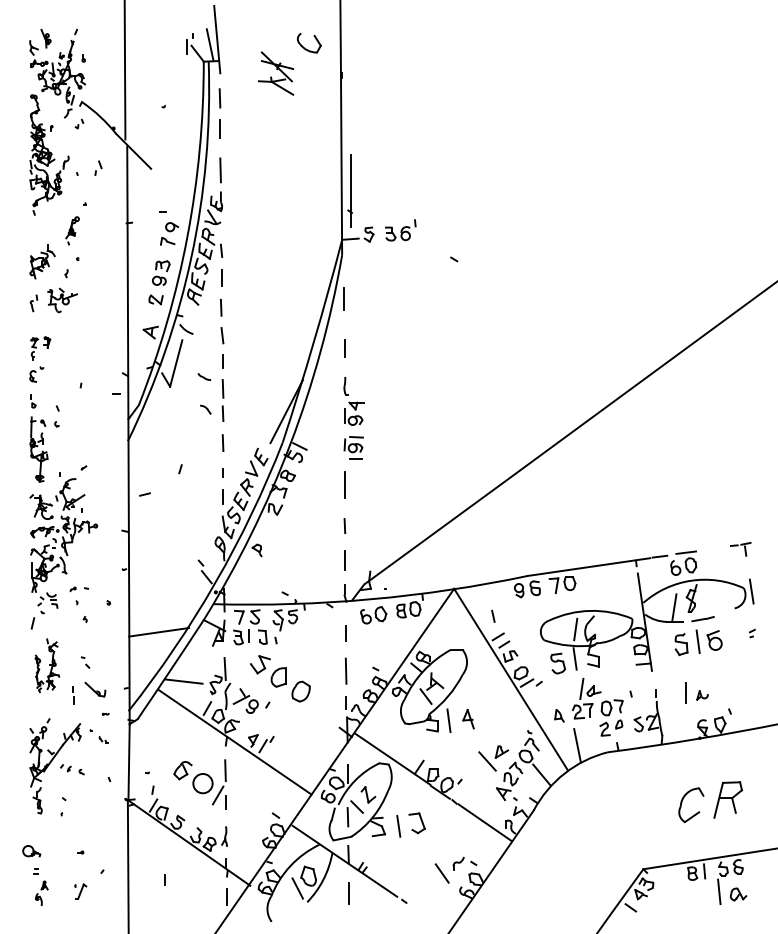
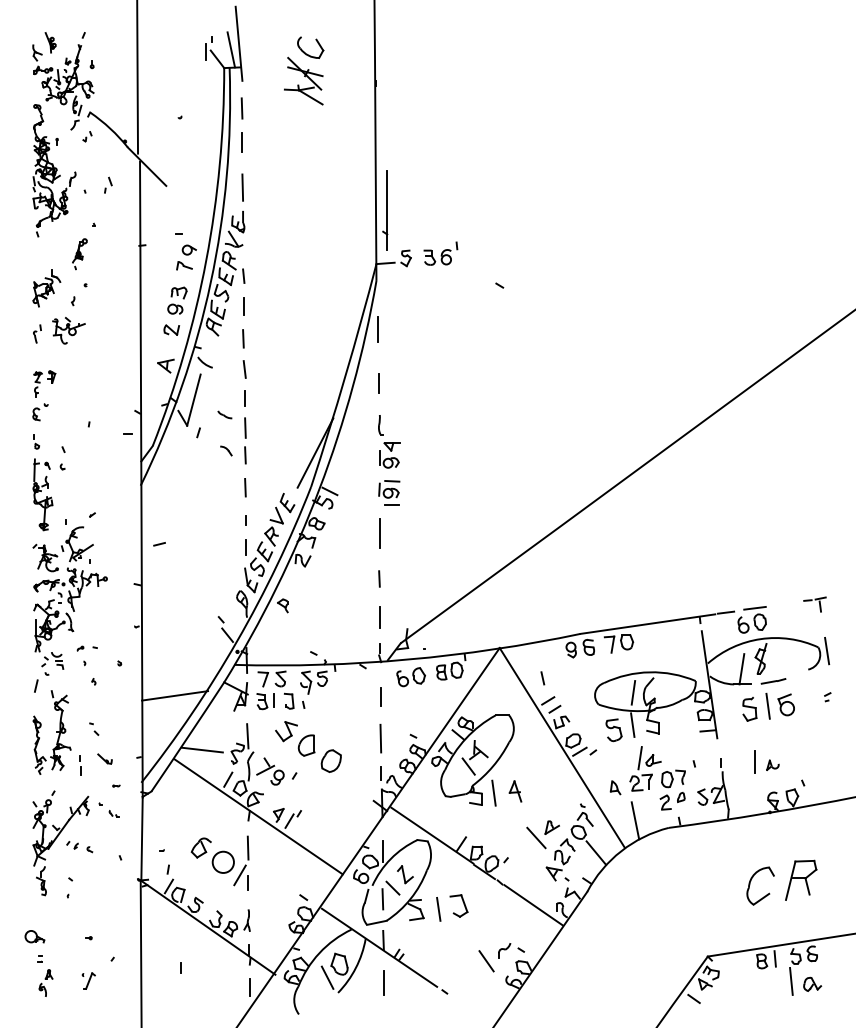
part: (308, 43) -> (309, 48), moved
line: (180, 469) -> (198, 433), moved
part: (47, 665) -> (52, 732), size x1.43
part: (95, 689) -> (105, 758), size x0.62

